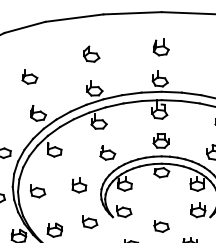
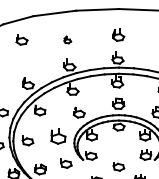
part: (91, 53) -> (67, 39), size x0.6
part: (29, 76) -> (21, 39), moved
part: (79, 185) -> (58, 136), size x1.4

